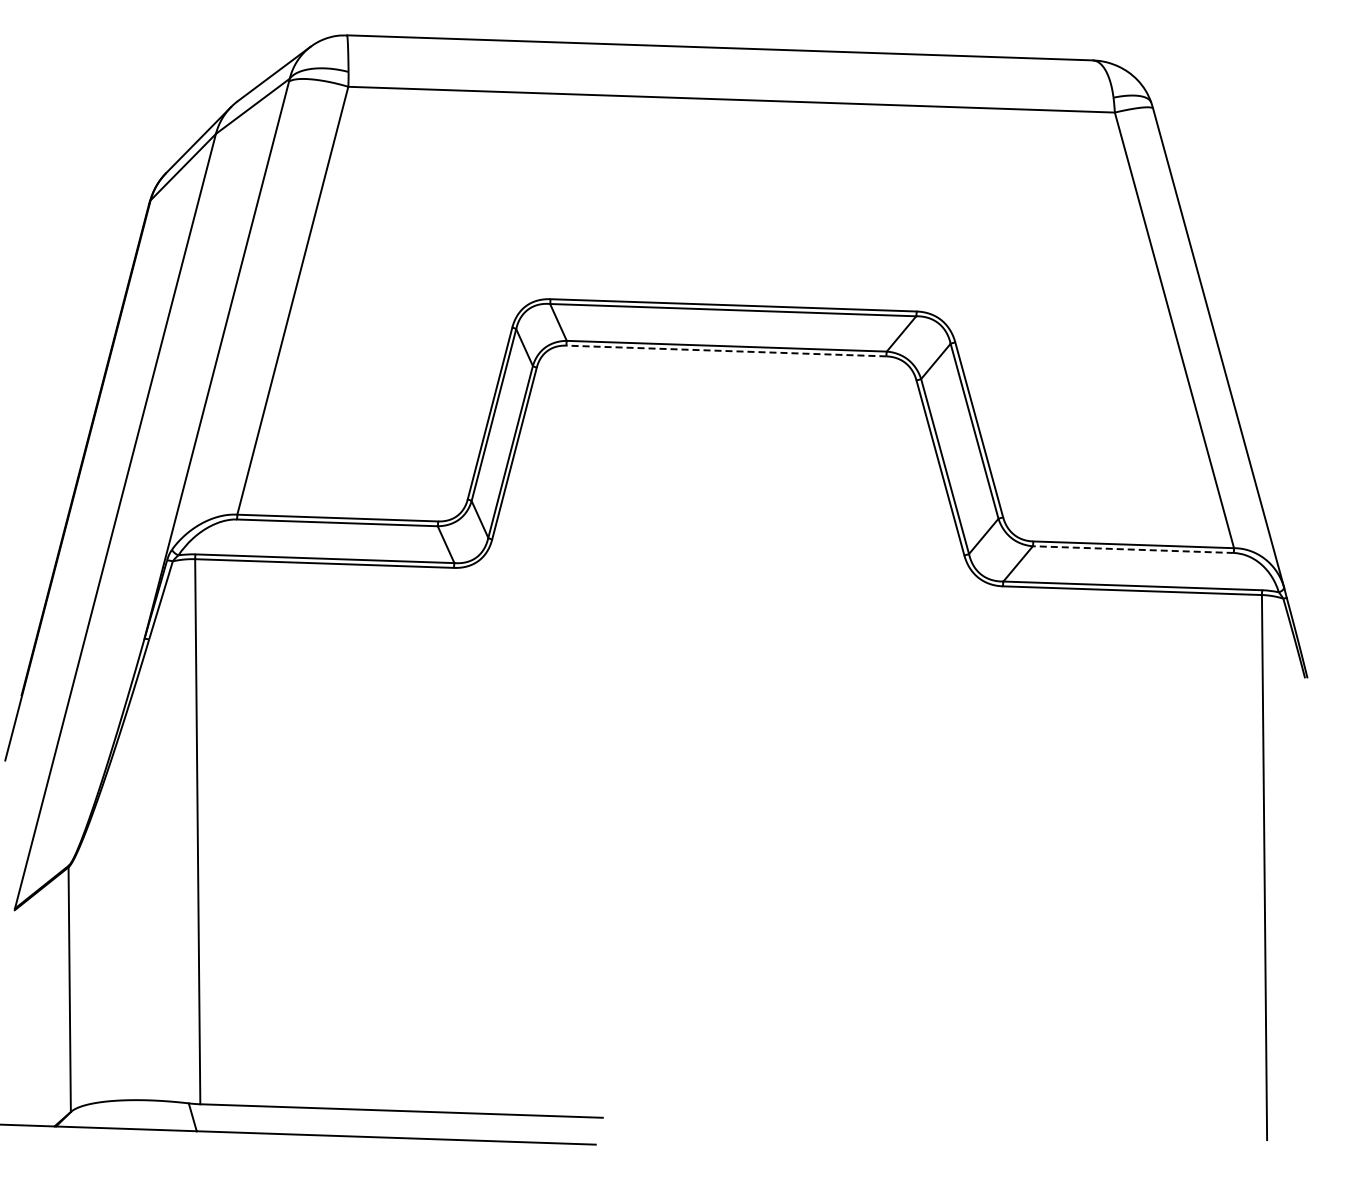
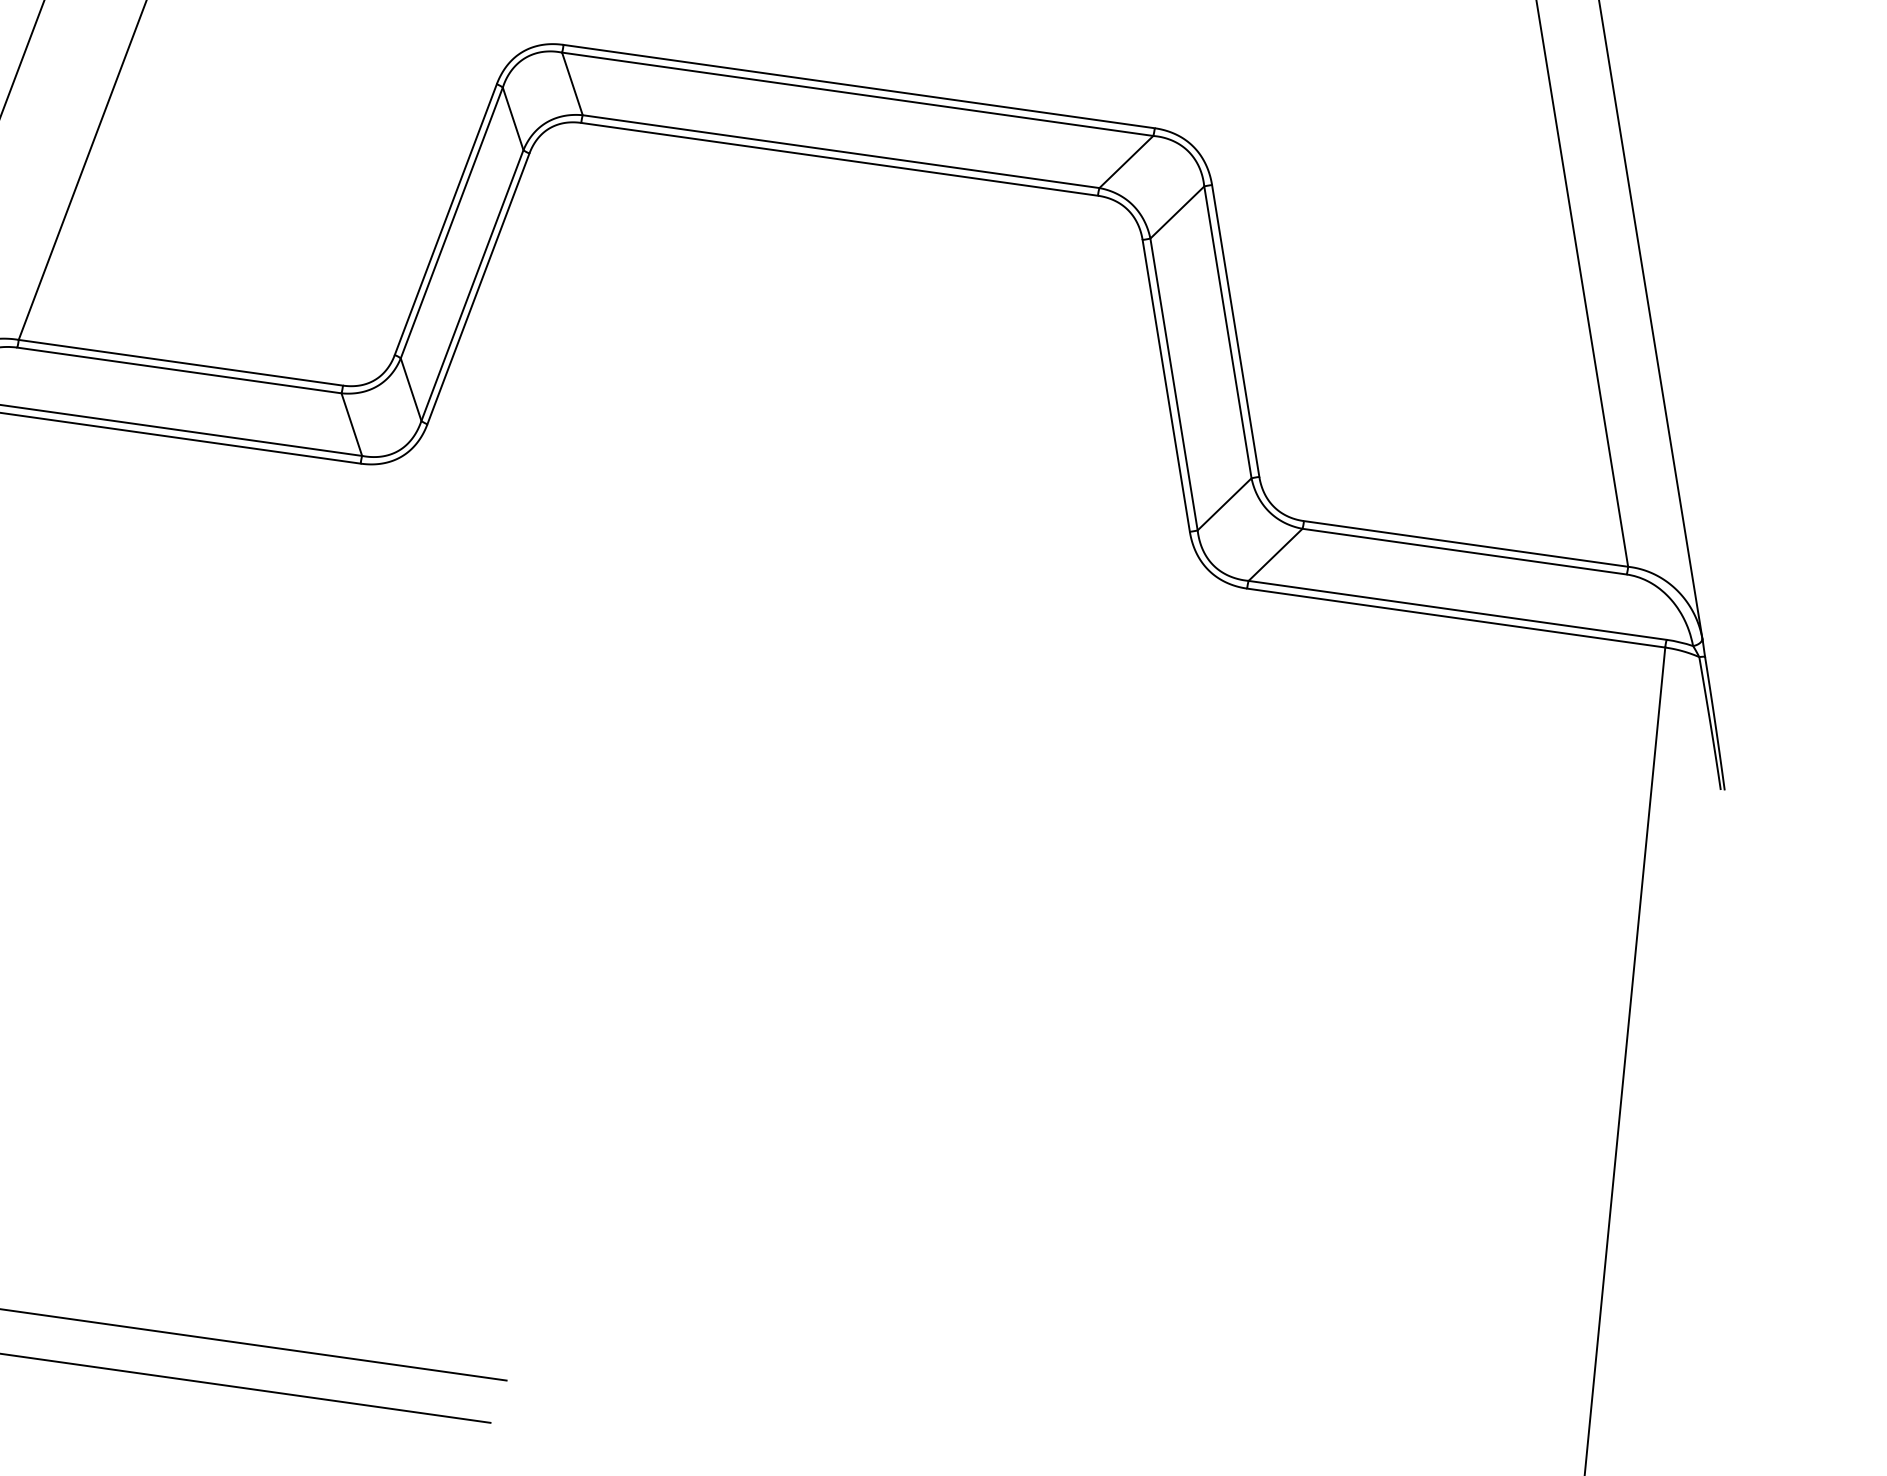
line: (725, 351) -> (838, 159), dashed -> solid
line: (1132, 549) -> (1463, 551), dashed -> solid

